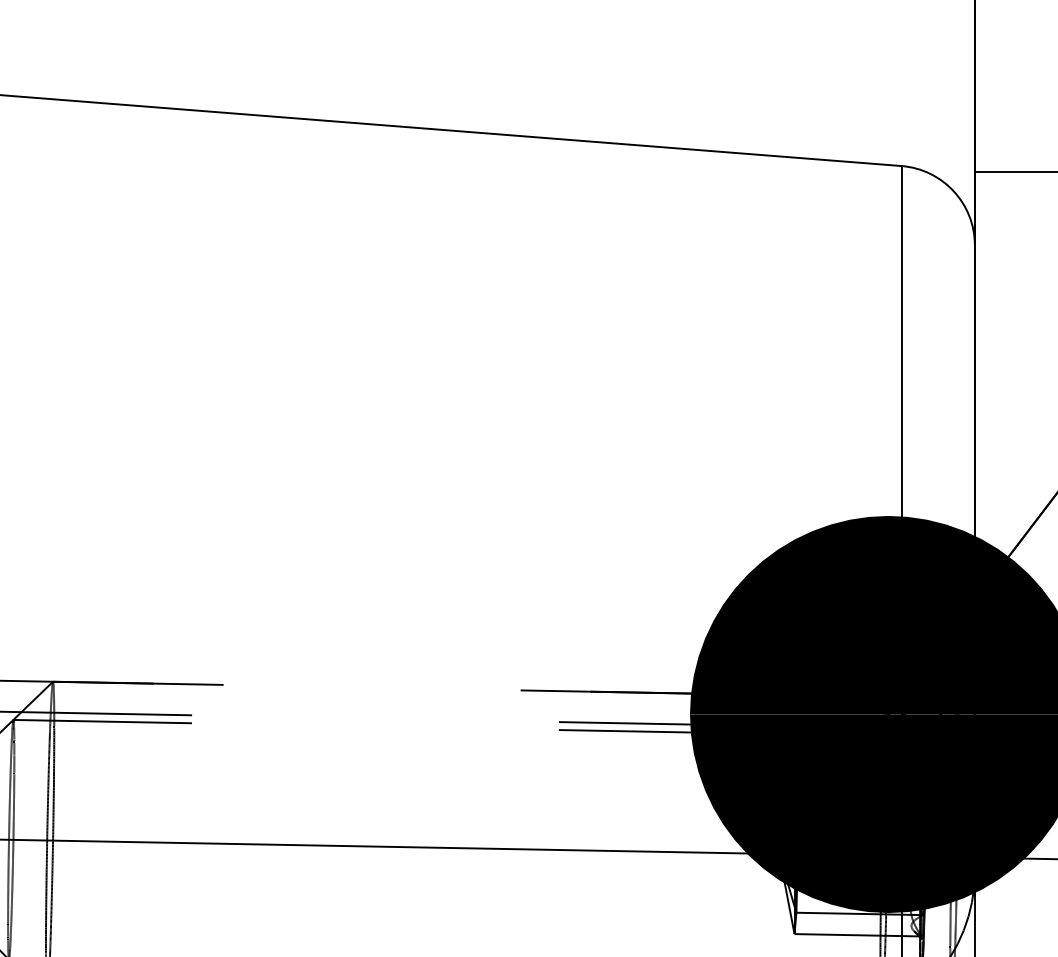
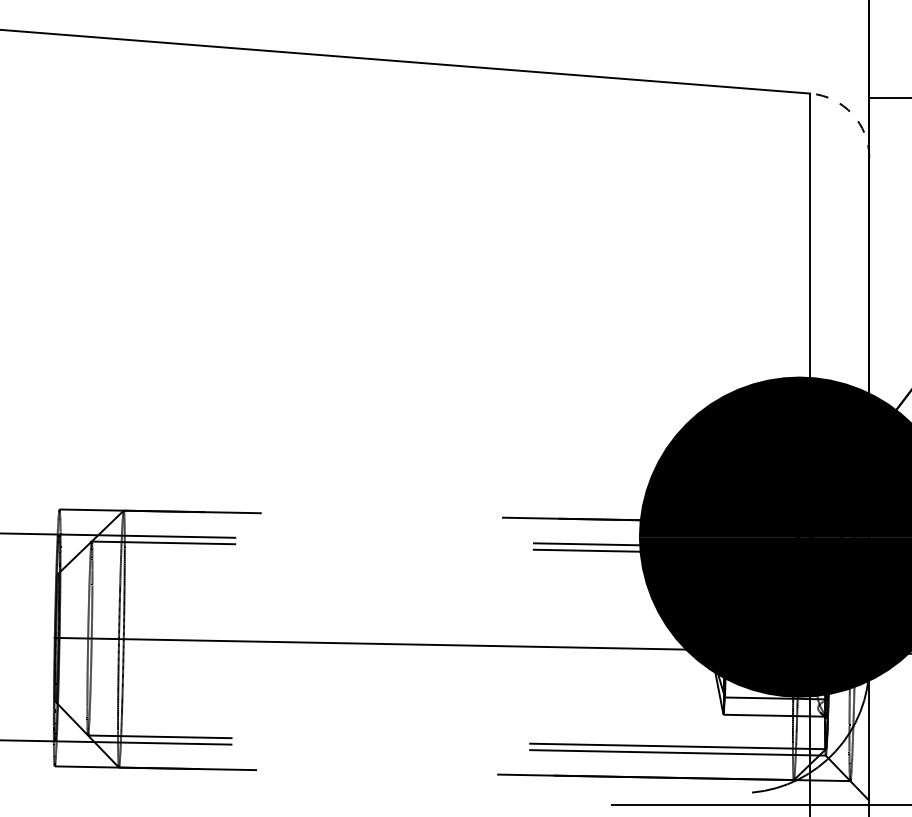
arc: (954, 191) -> (852, 114), solid -> dashed

